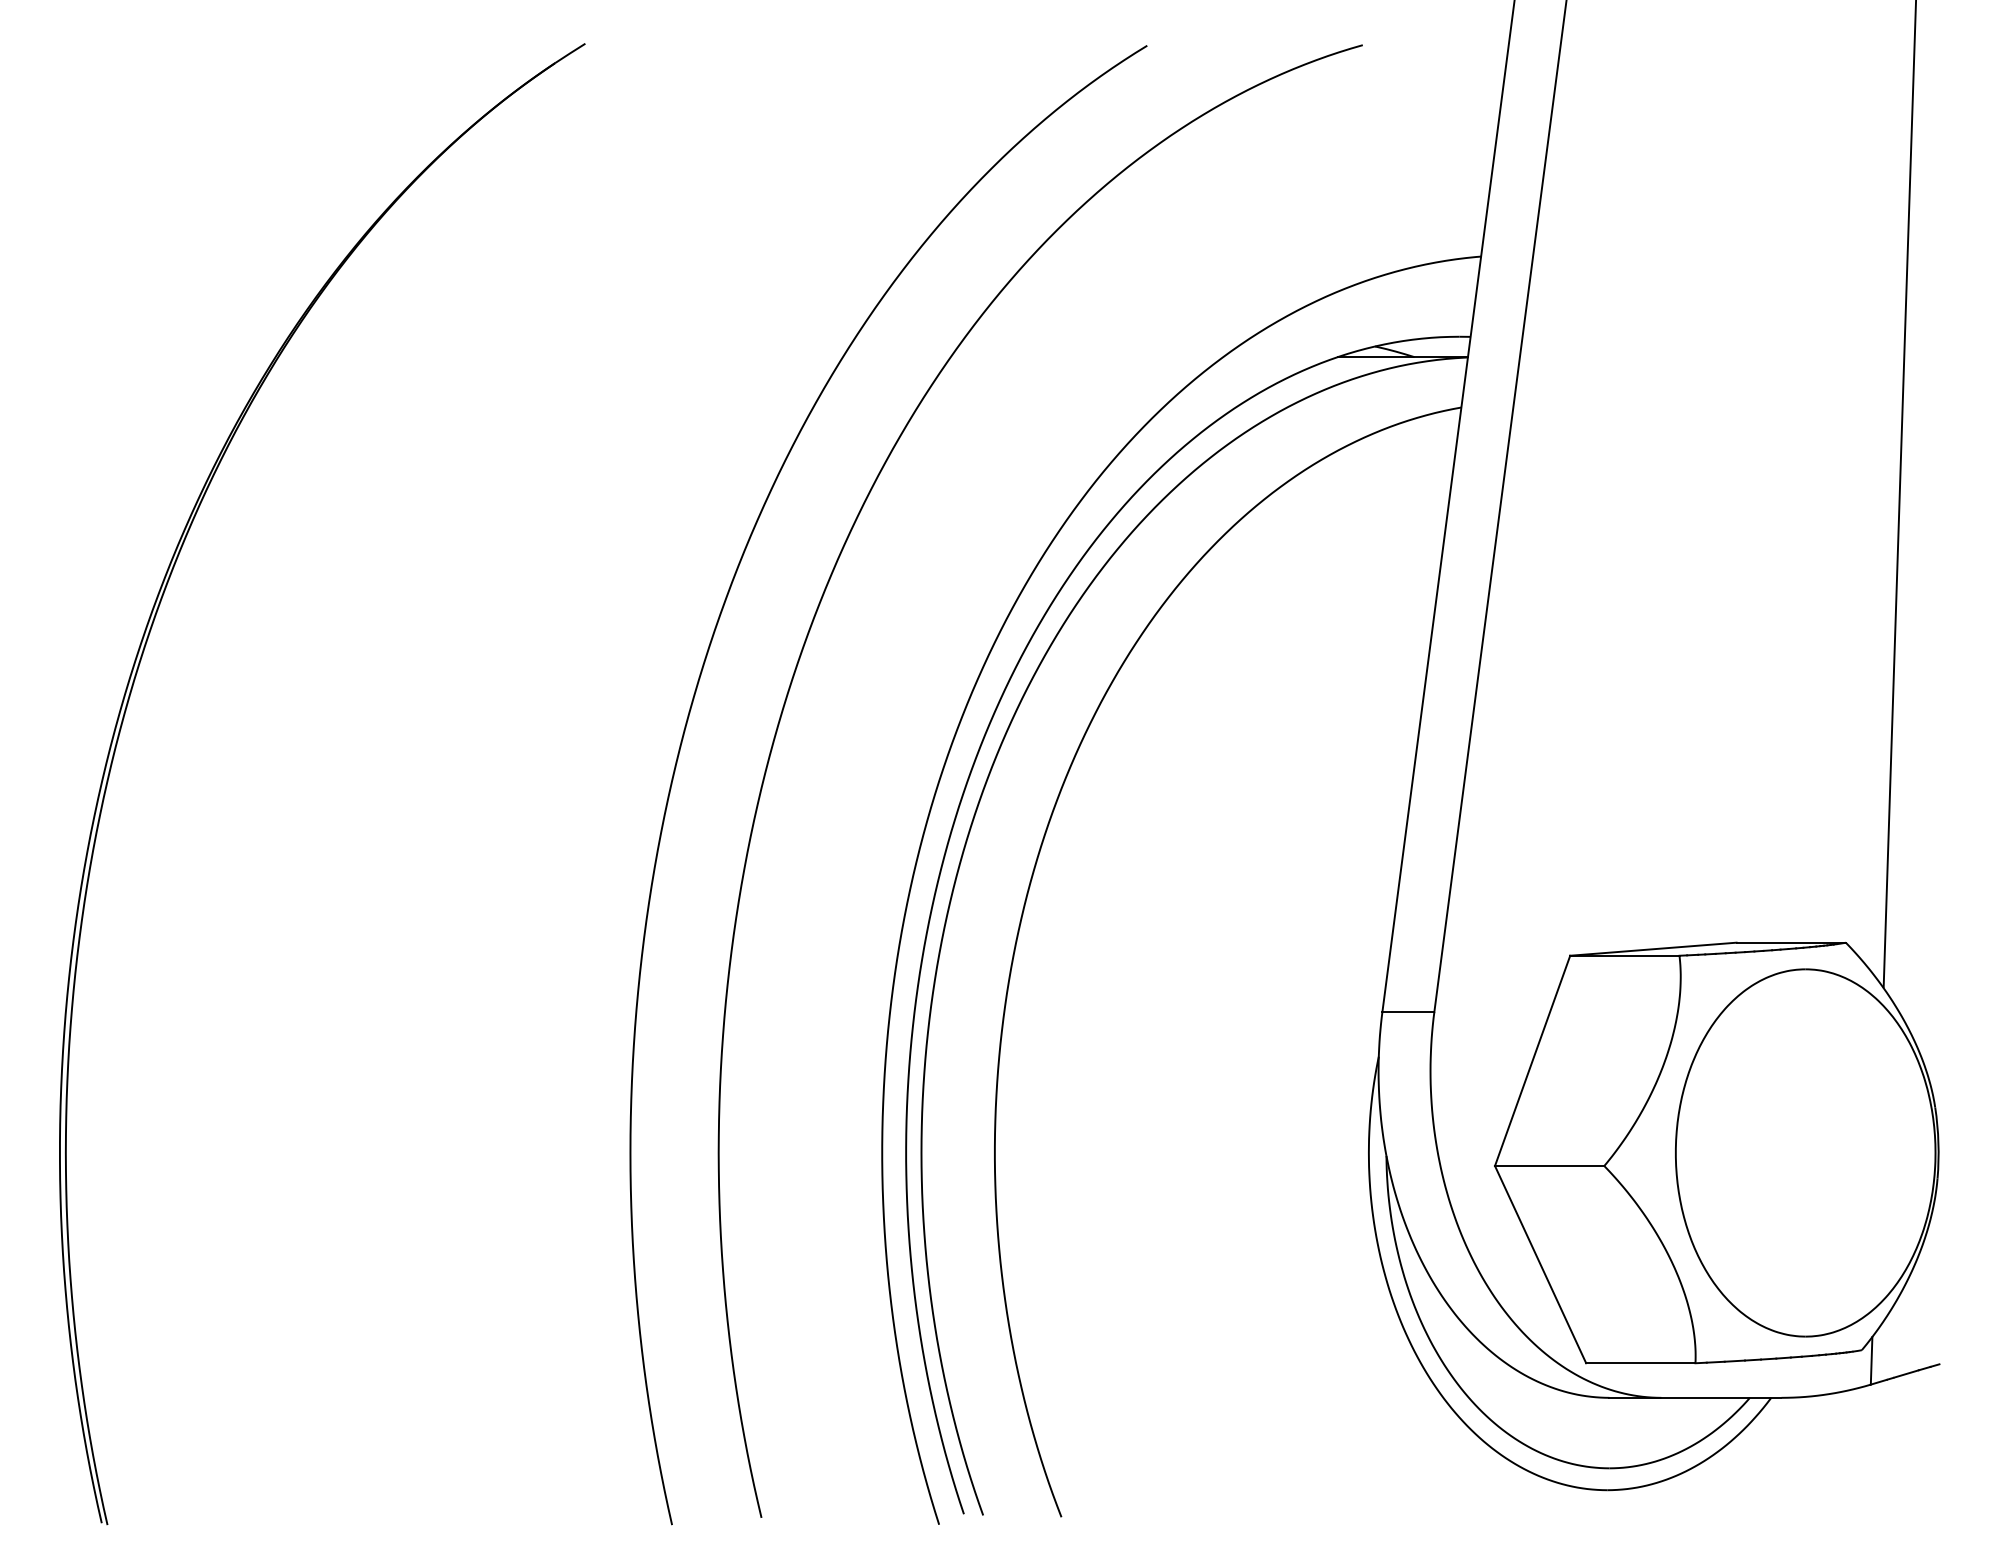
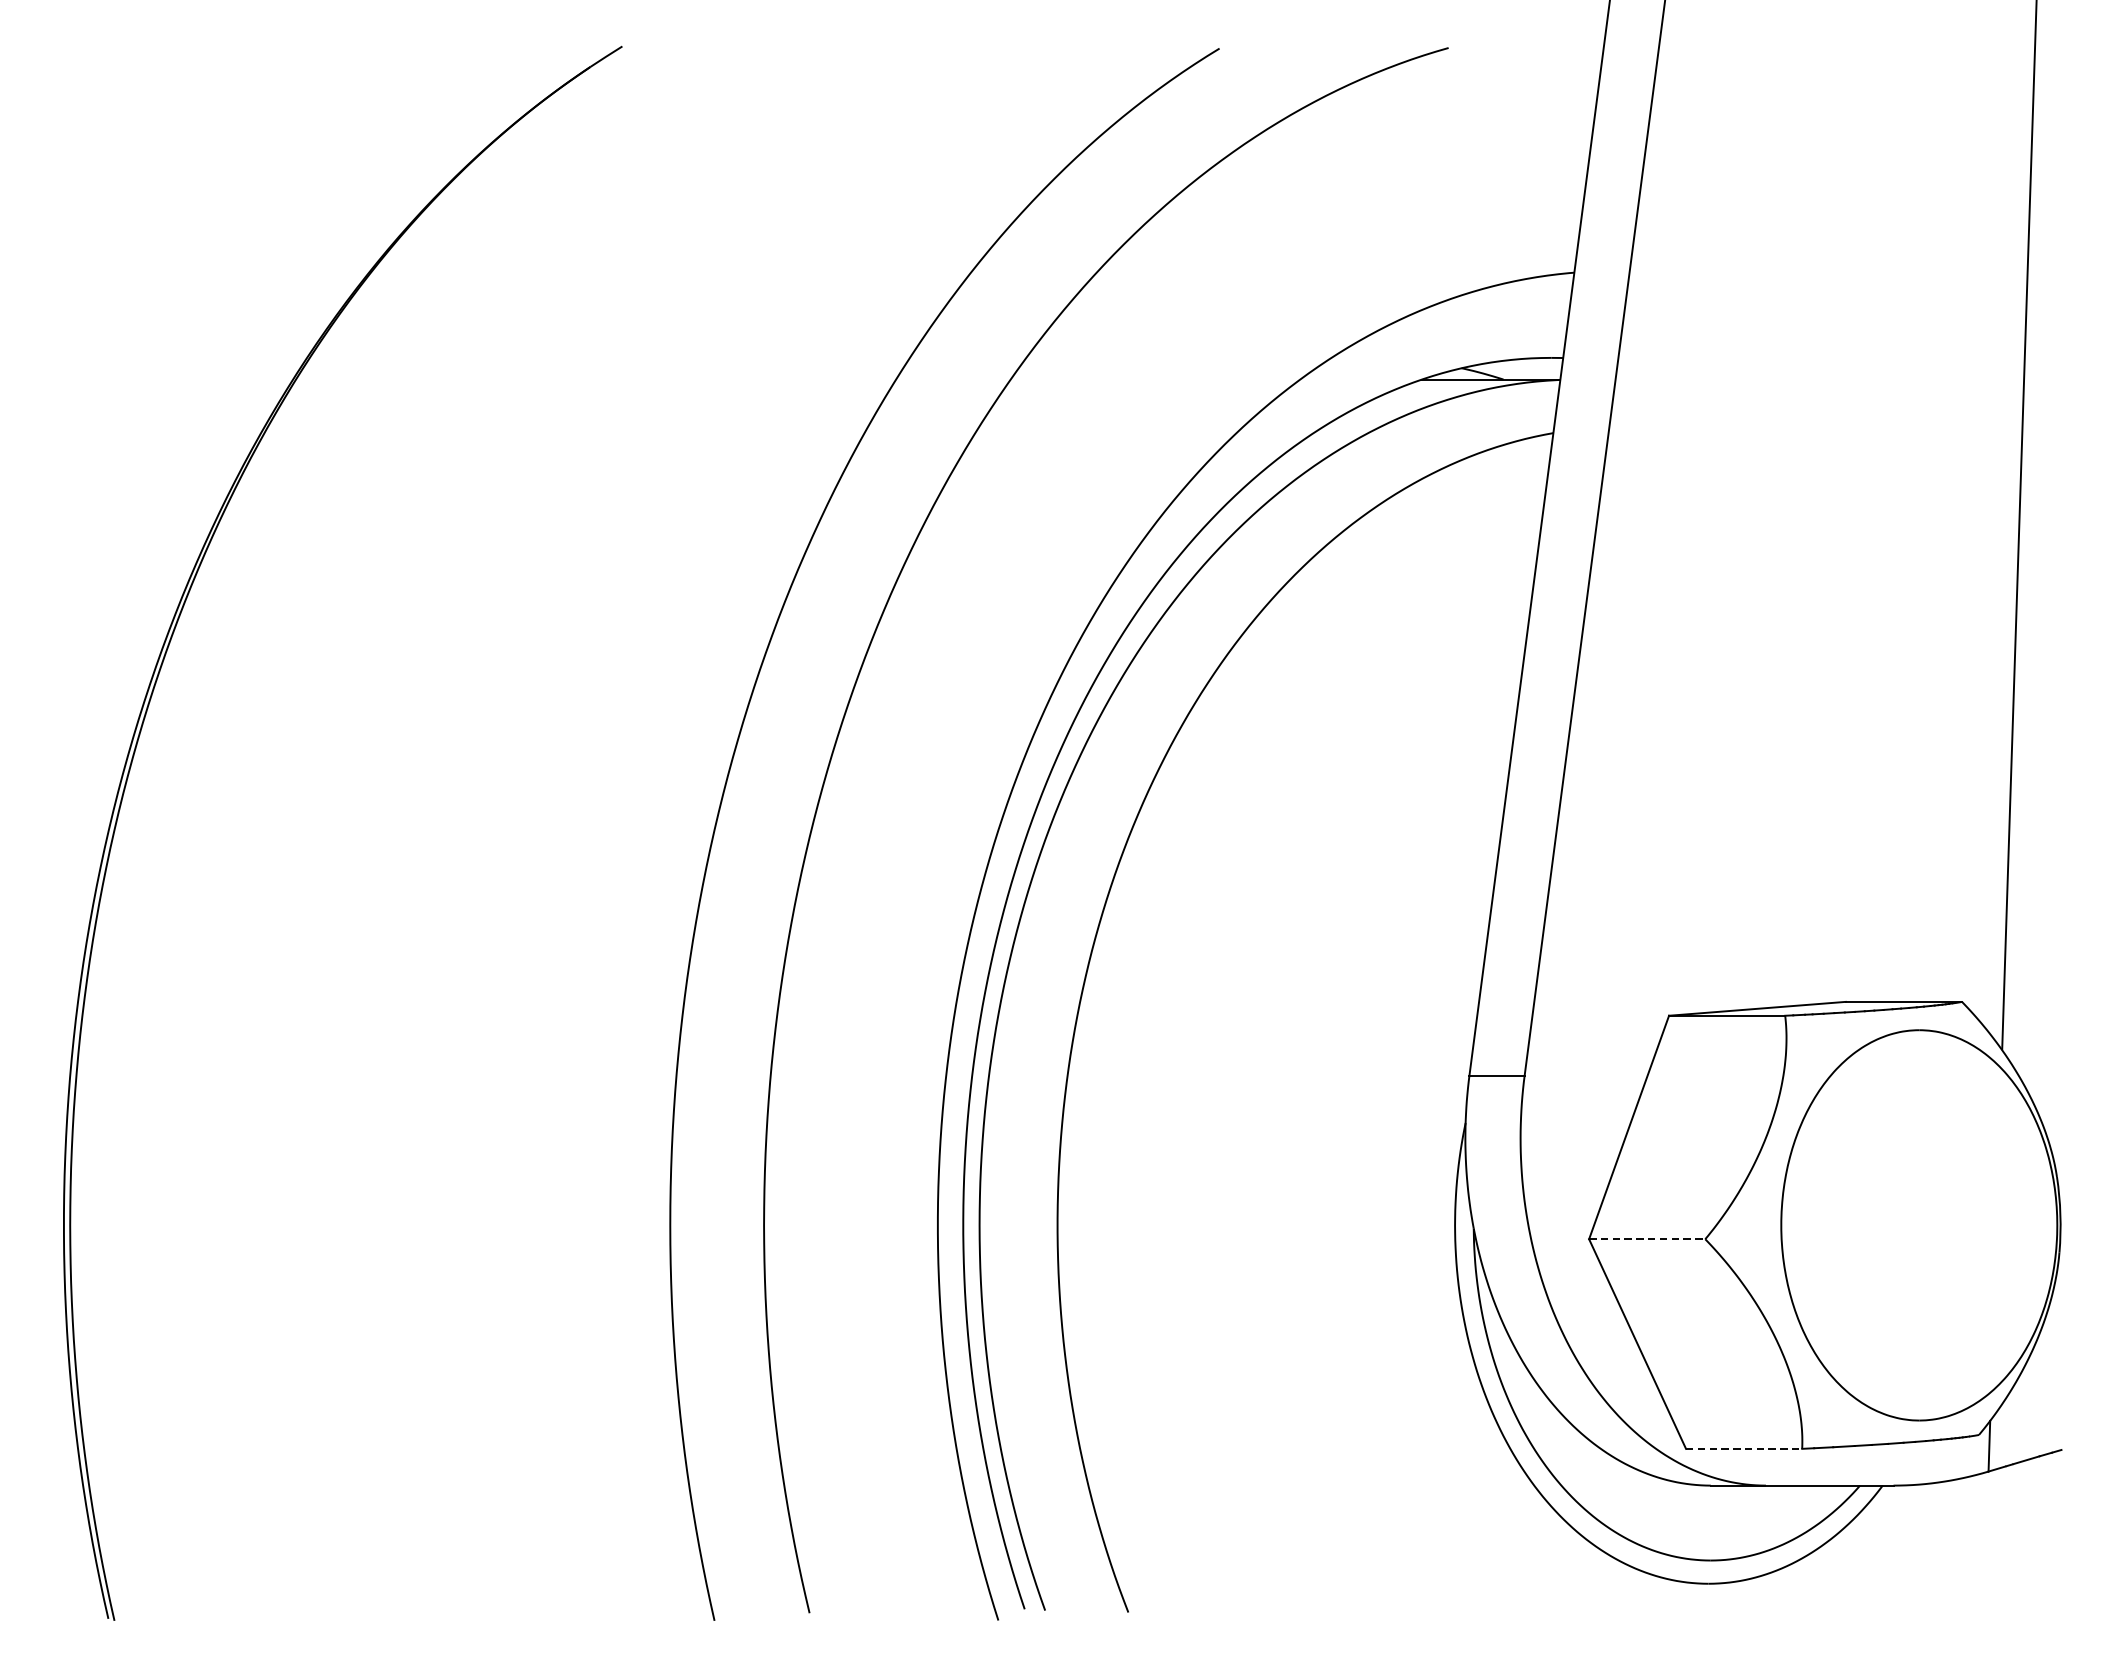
line: (1549, 1166) -> (1647, 1239), solid -> dashed
line: (1640, 1363) -> (1743, 1449), solid -> dashed

